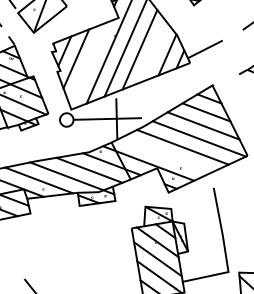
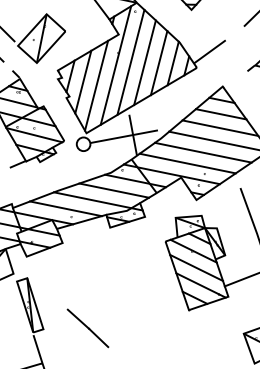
line: (153, 52) -> (158, 63), added
line: (88, 64) -> (96, 85), added
line: (165, 155) -> (187, 163), added

